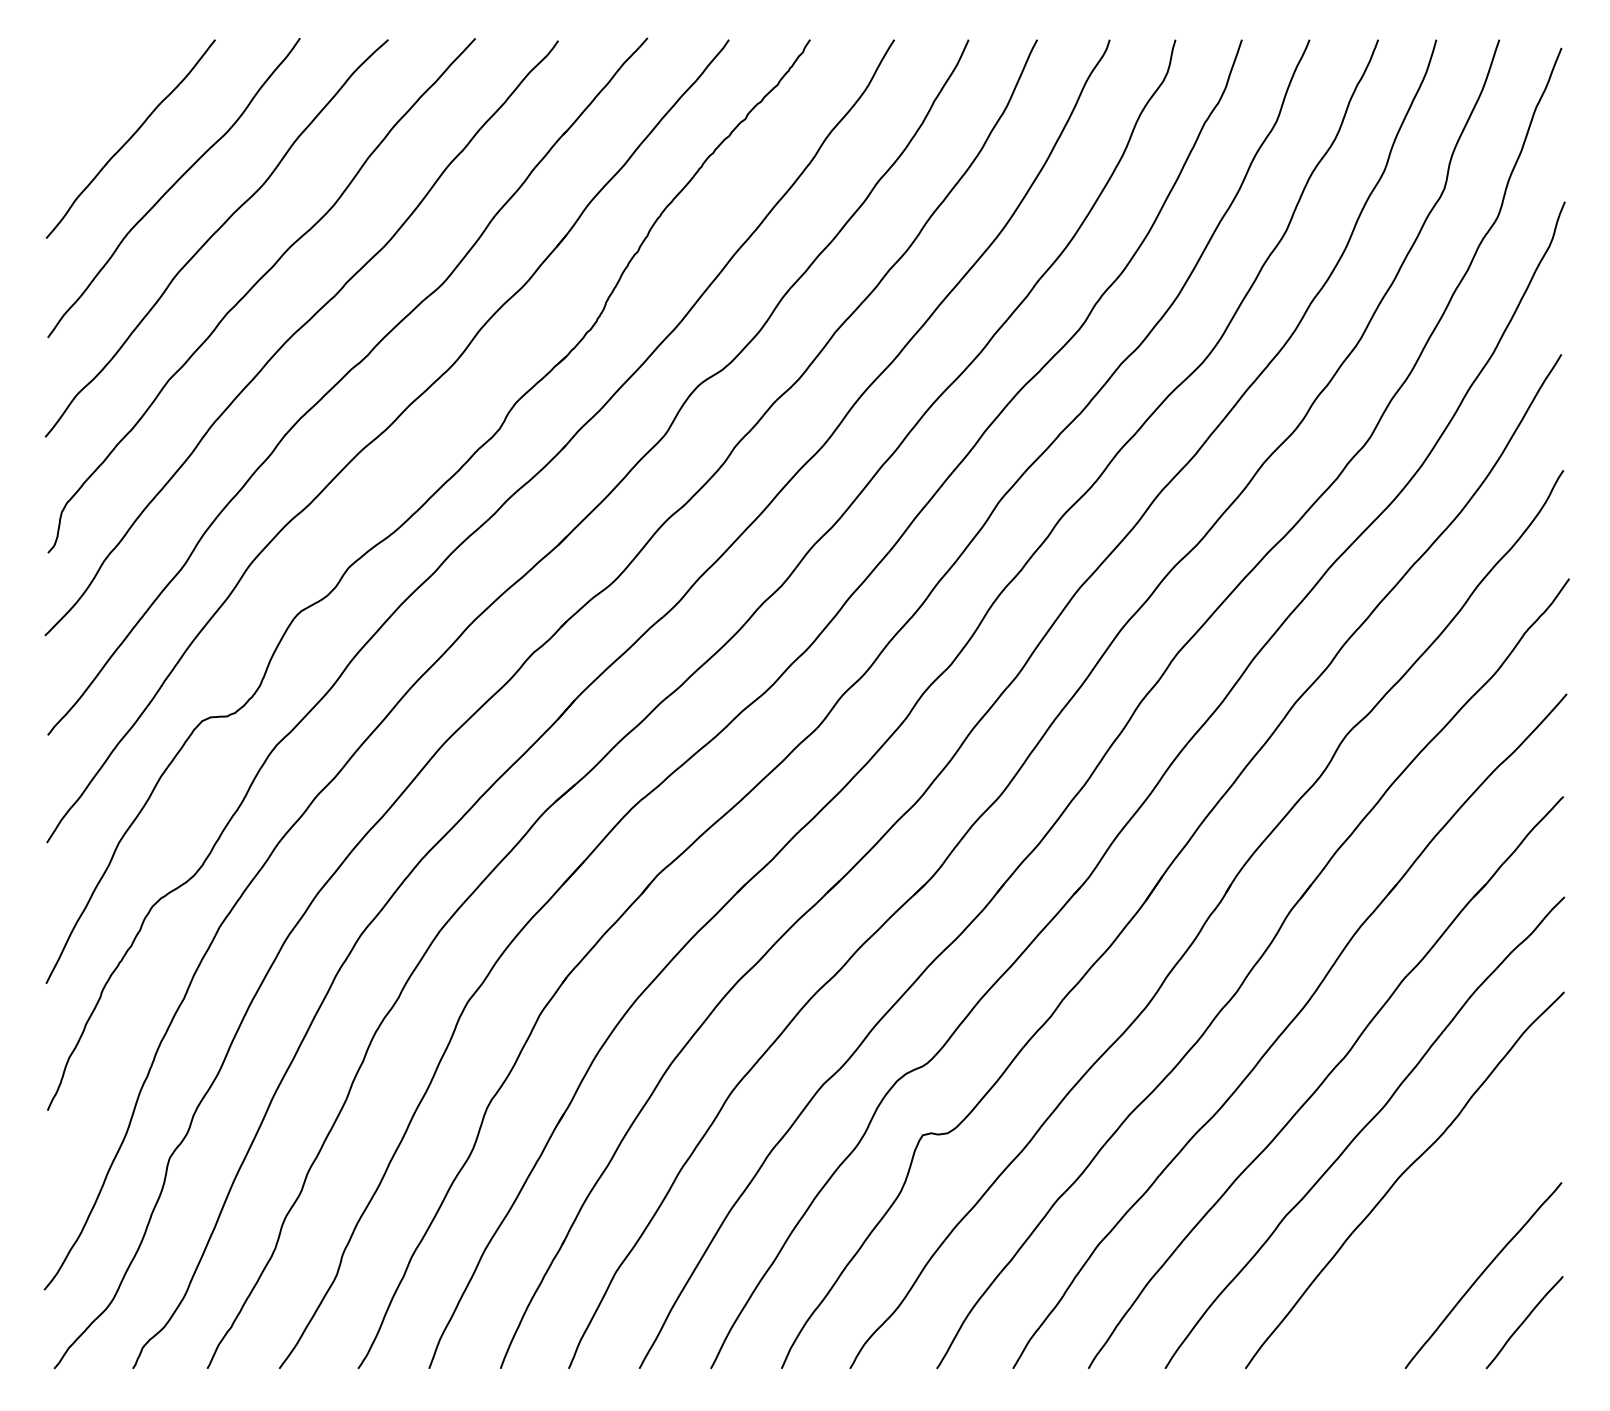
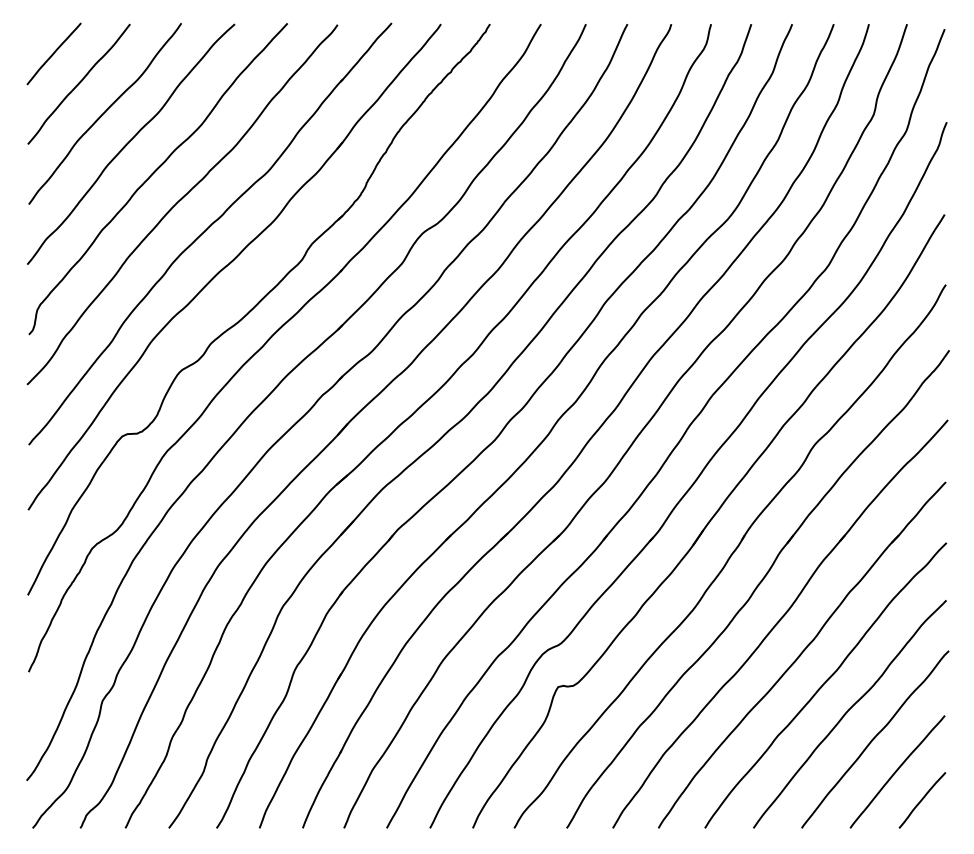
line: (88, 88) -> (53, 53), added
curve: (1447, 1220) -> (875, 738), added

